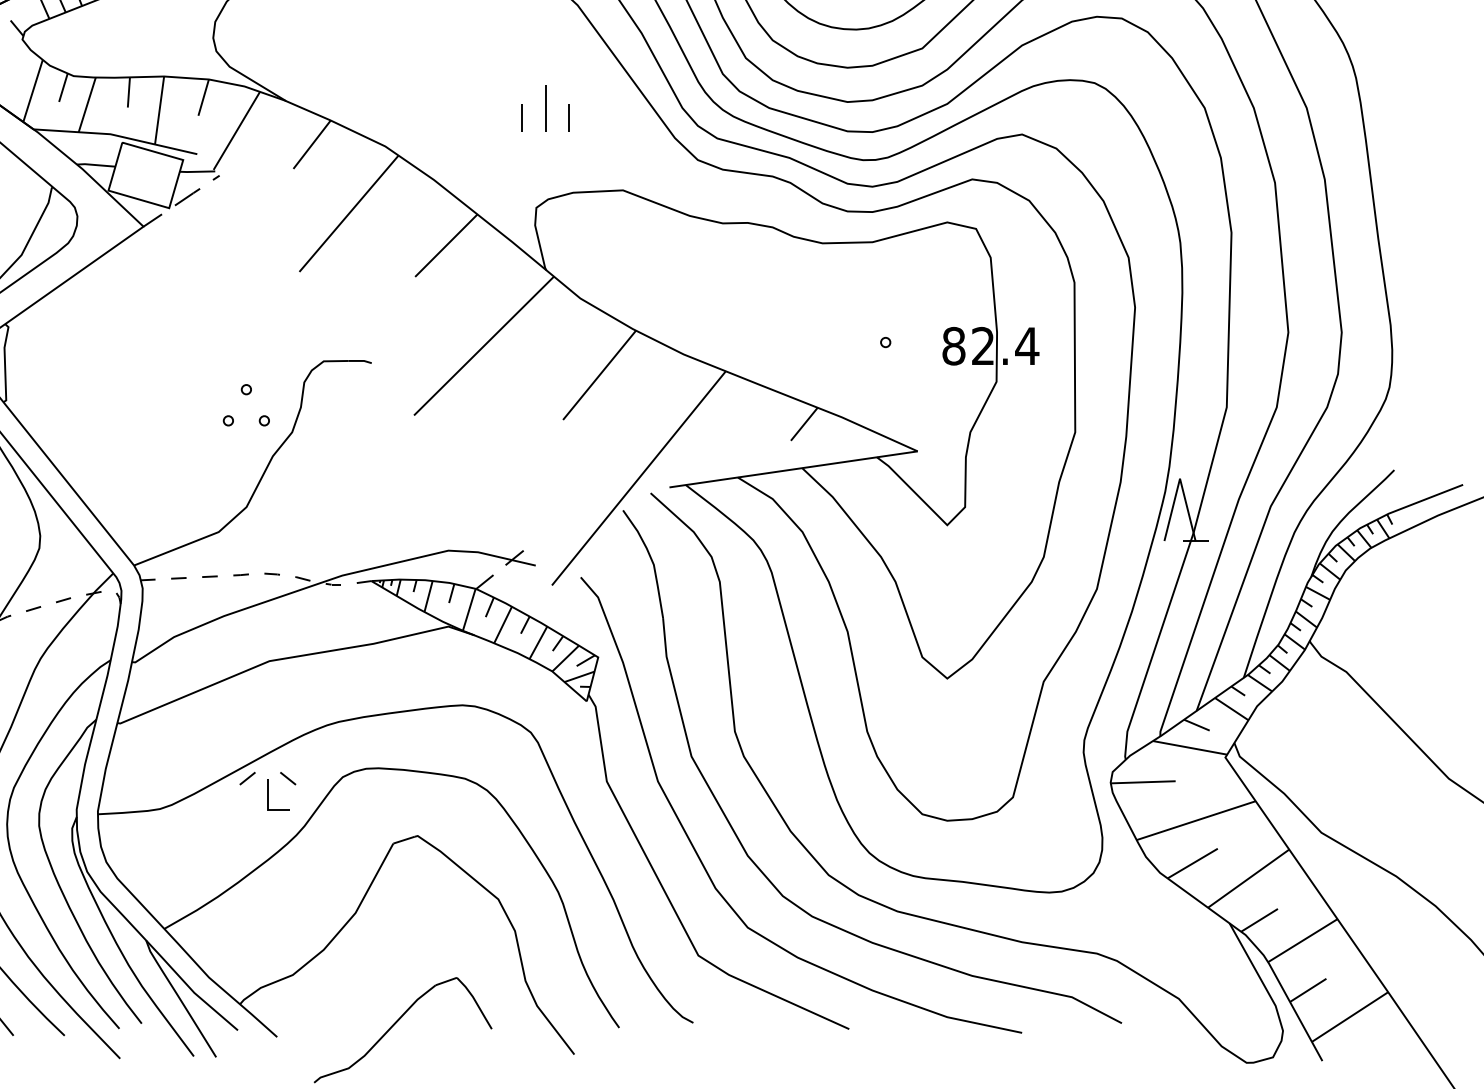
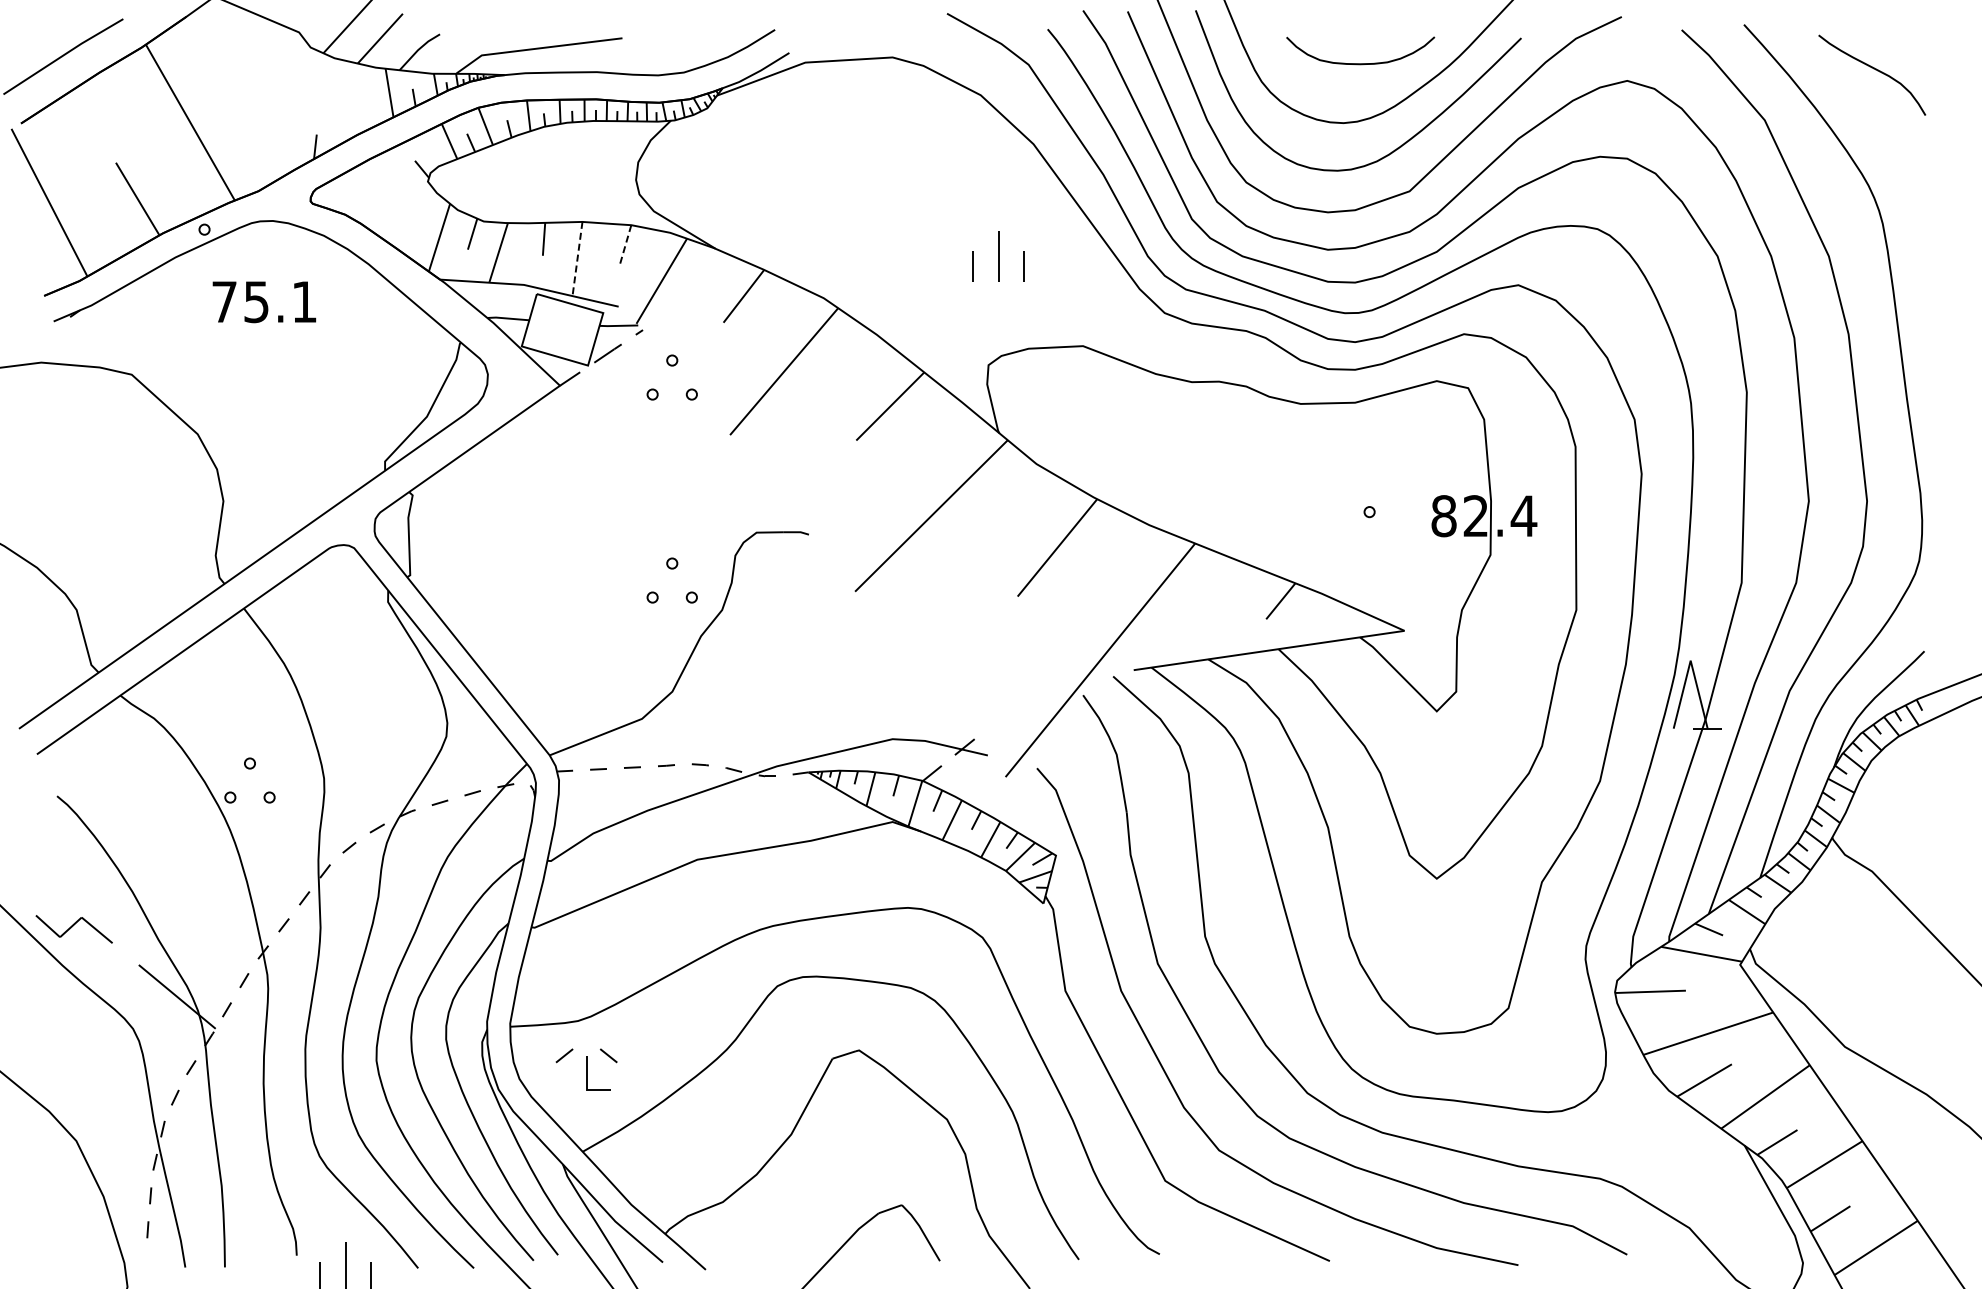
line: (203, 97) -> (625, 244), solid -> dashed
line: (159, 110) -> (577, 259), solid -> dashed
part: (245, 209) -> (671, 366), added
part: (267, 791) -> (586, 1069), moved

